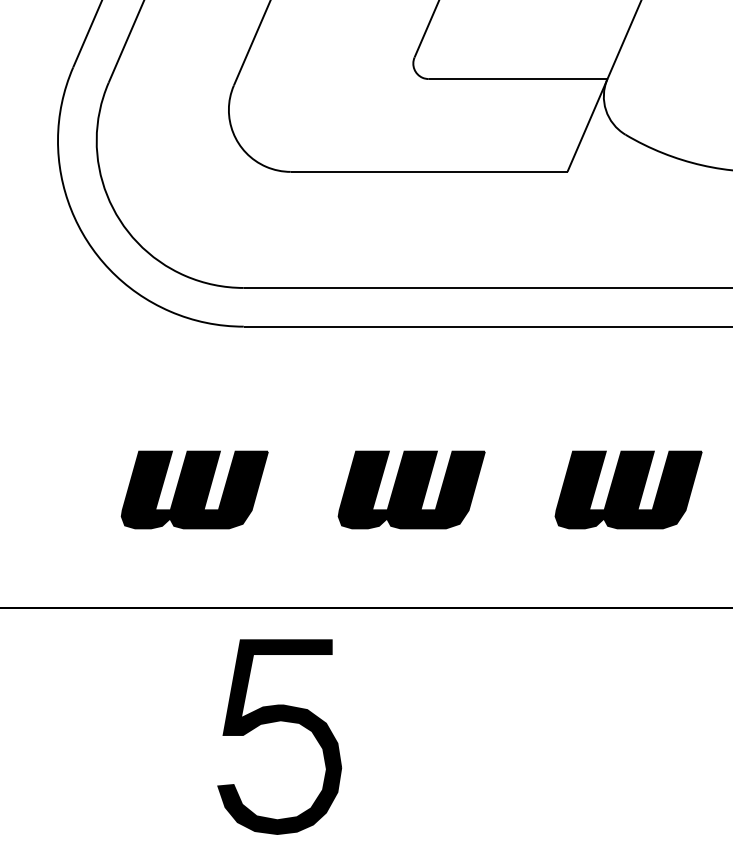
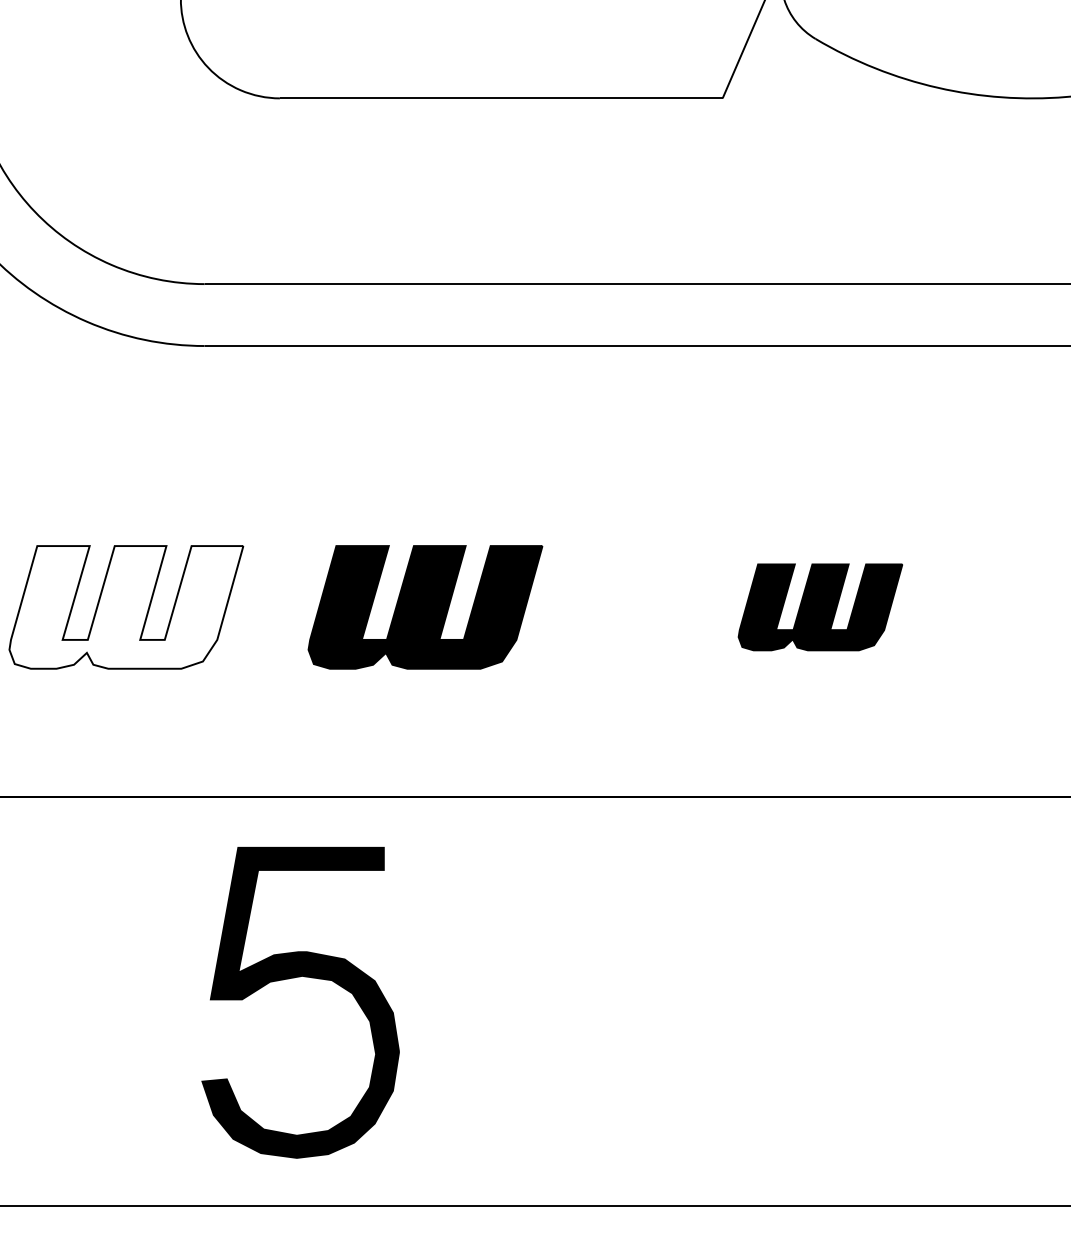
fill: (194, 489) -> (125, 606), removed
part: (411, 489) -> (425, 606), moved
part: (628, 489) -> (820, 606), size x0.7
part: (275, 722) -> (293, 979), moved

